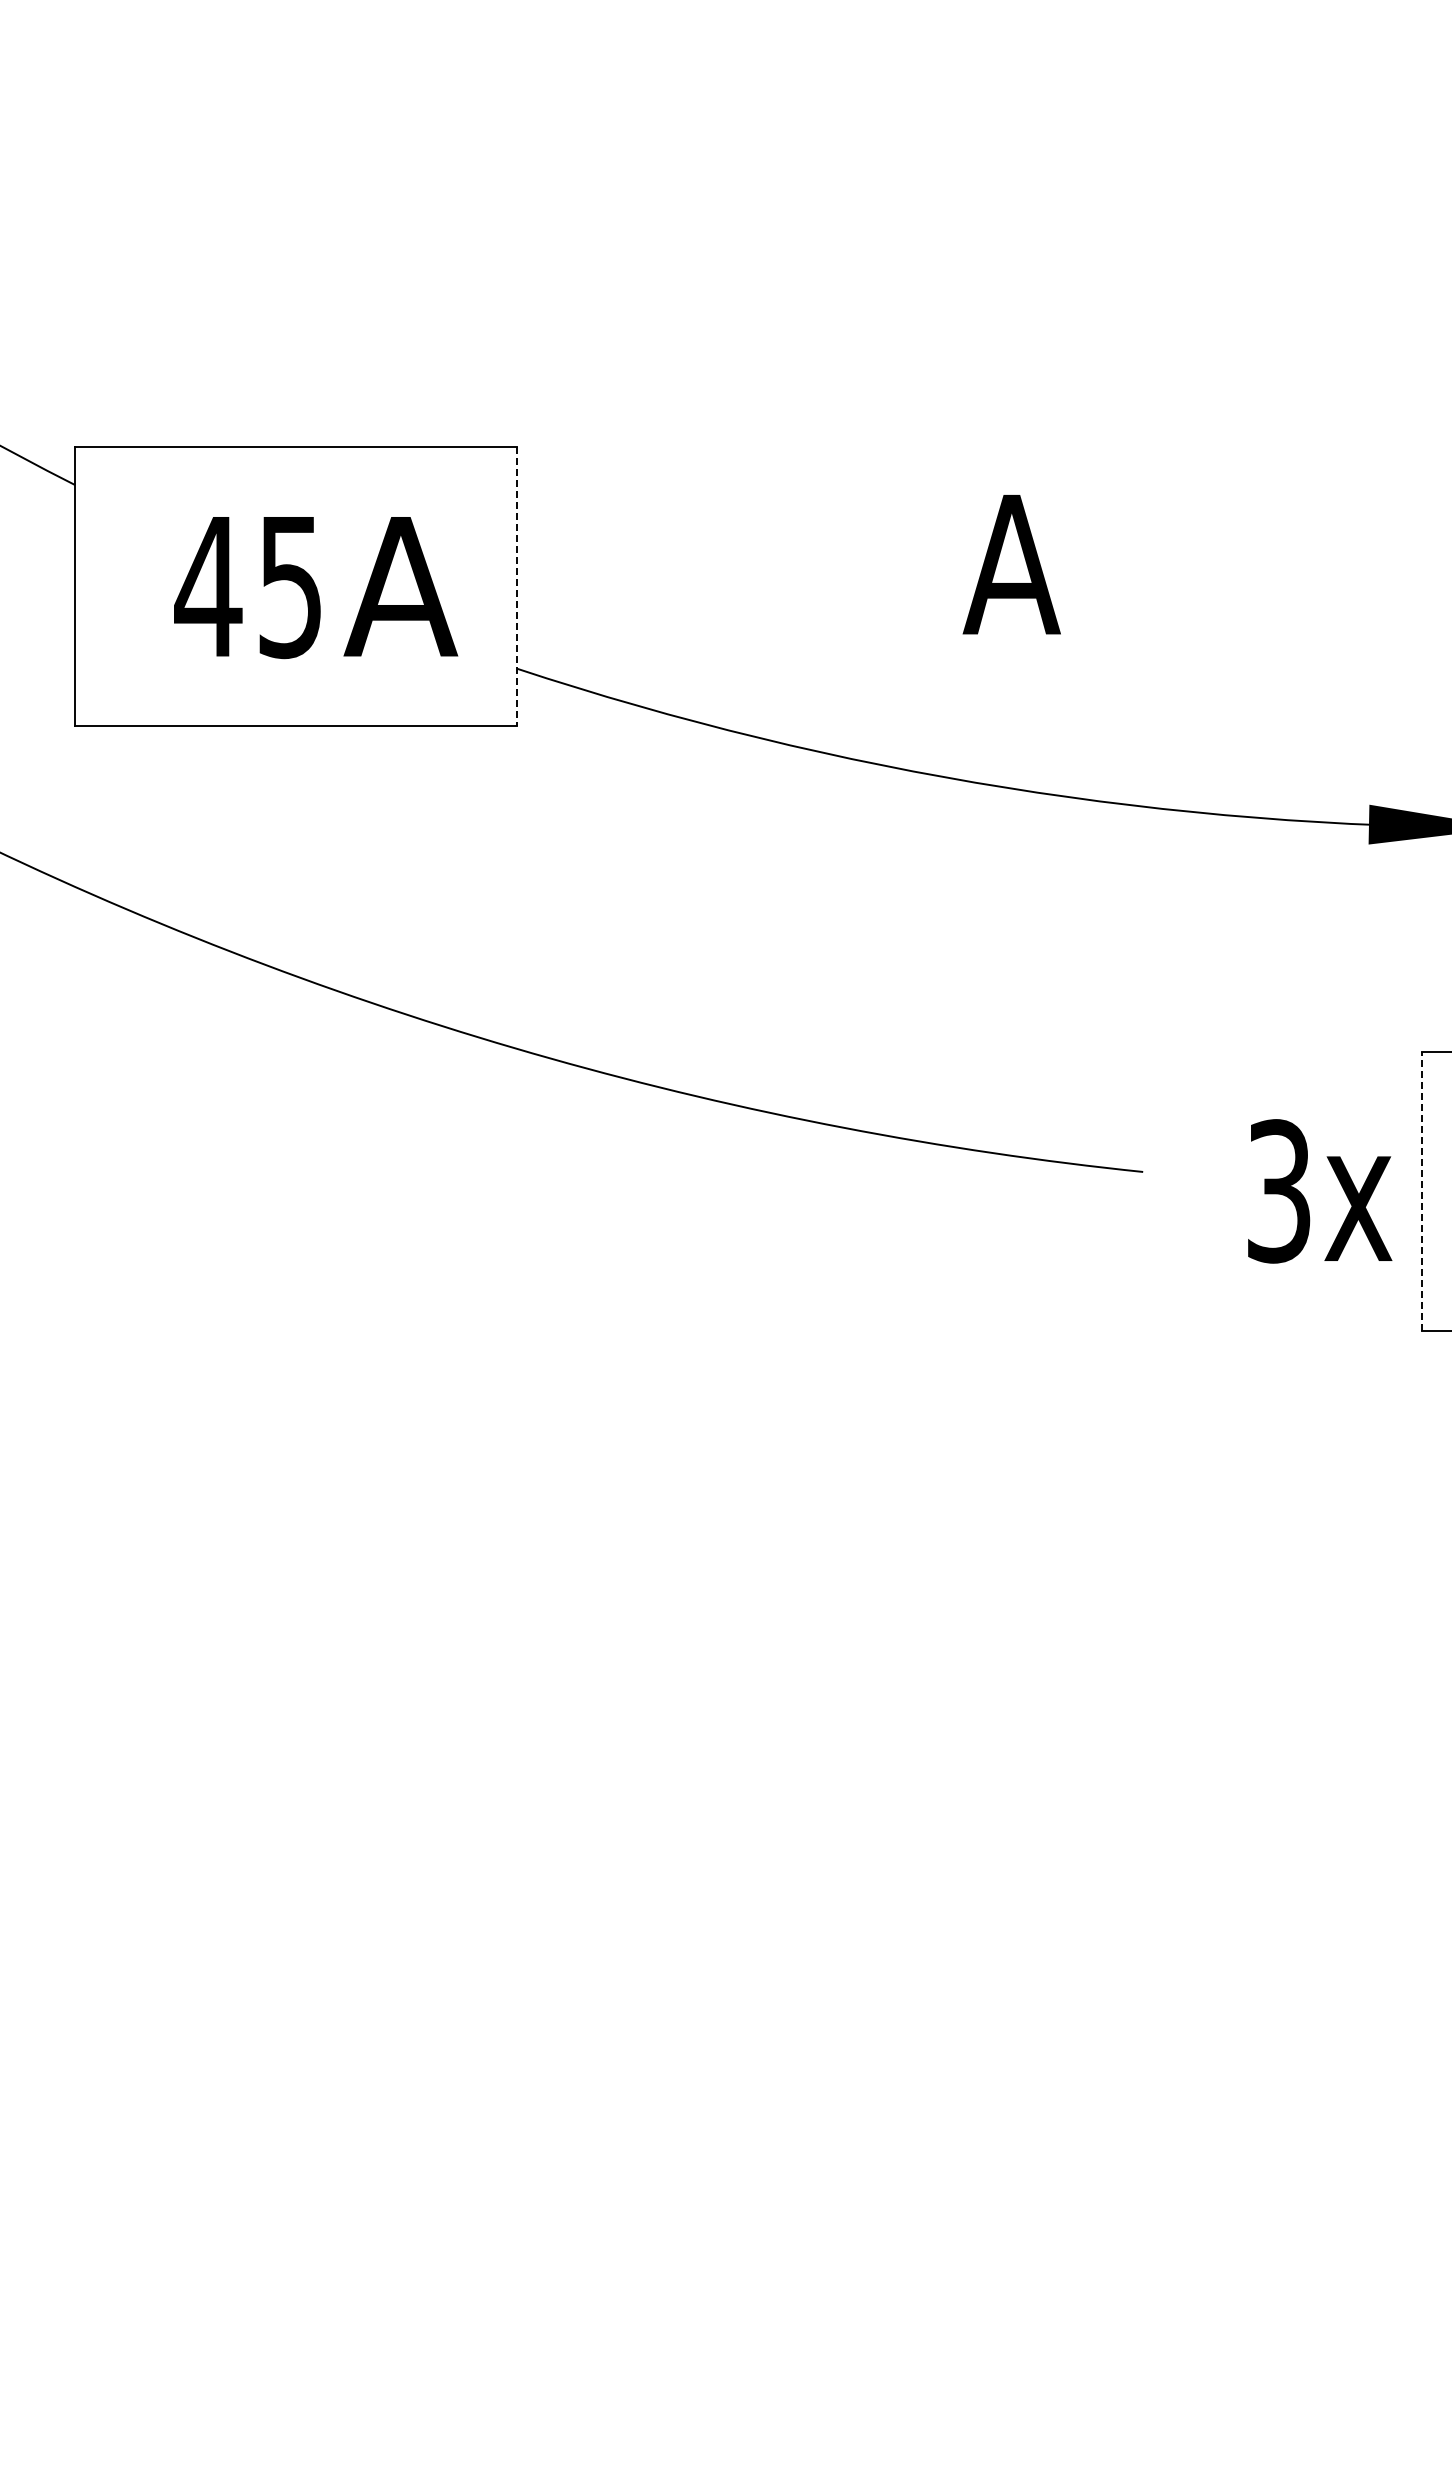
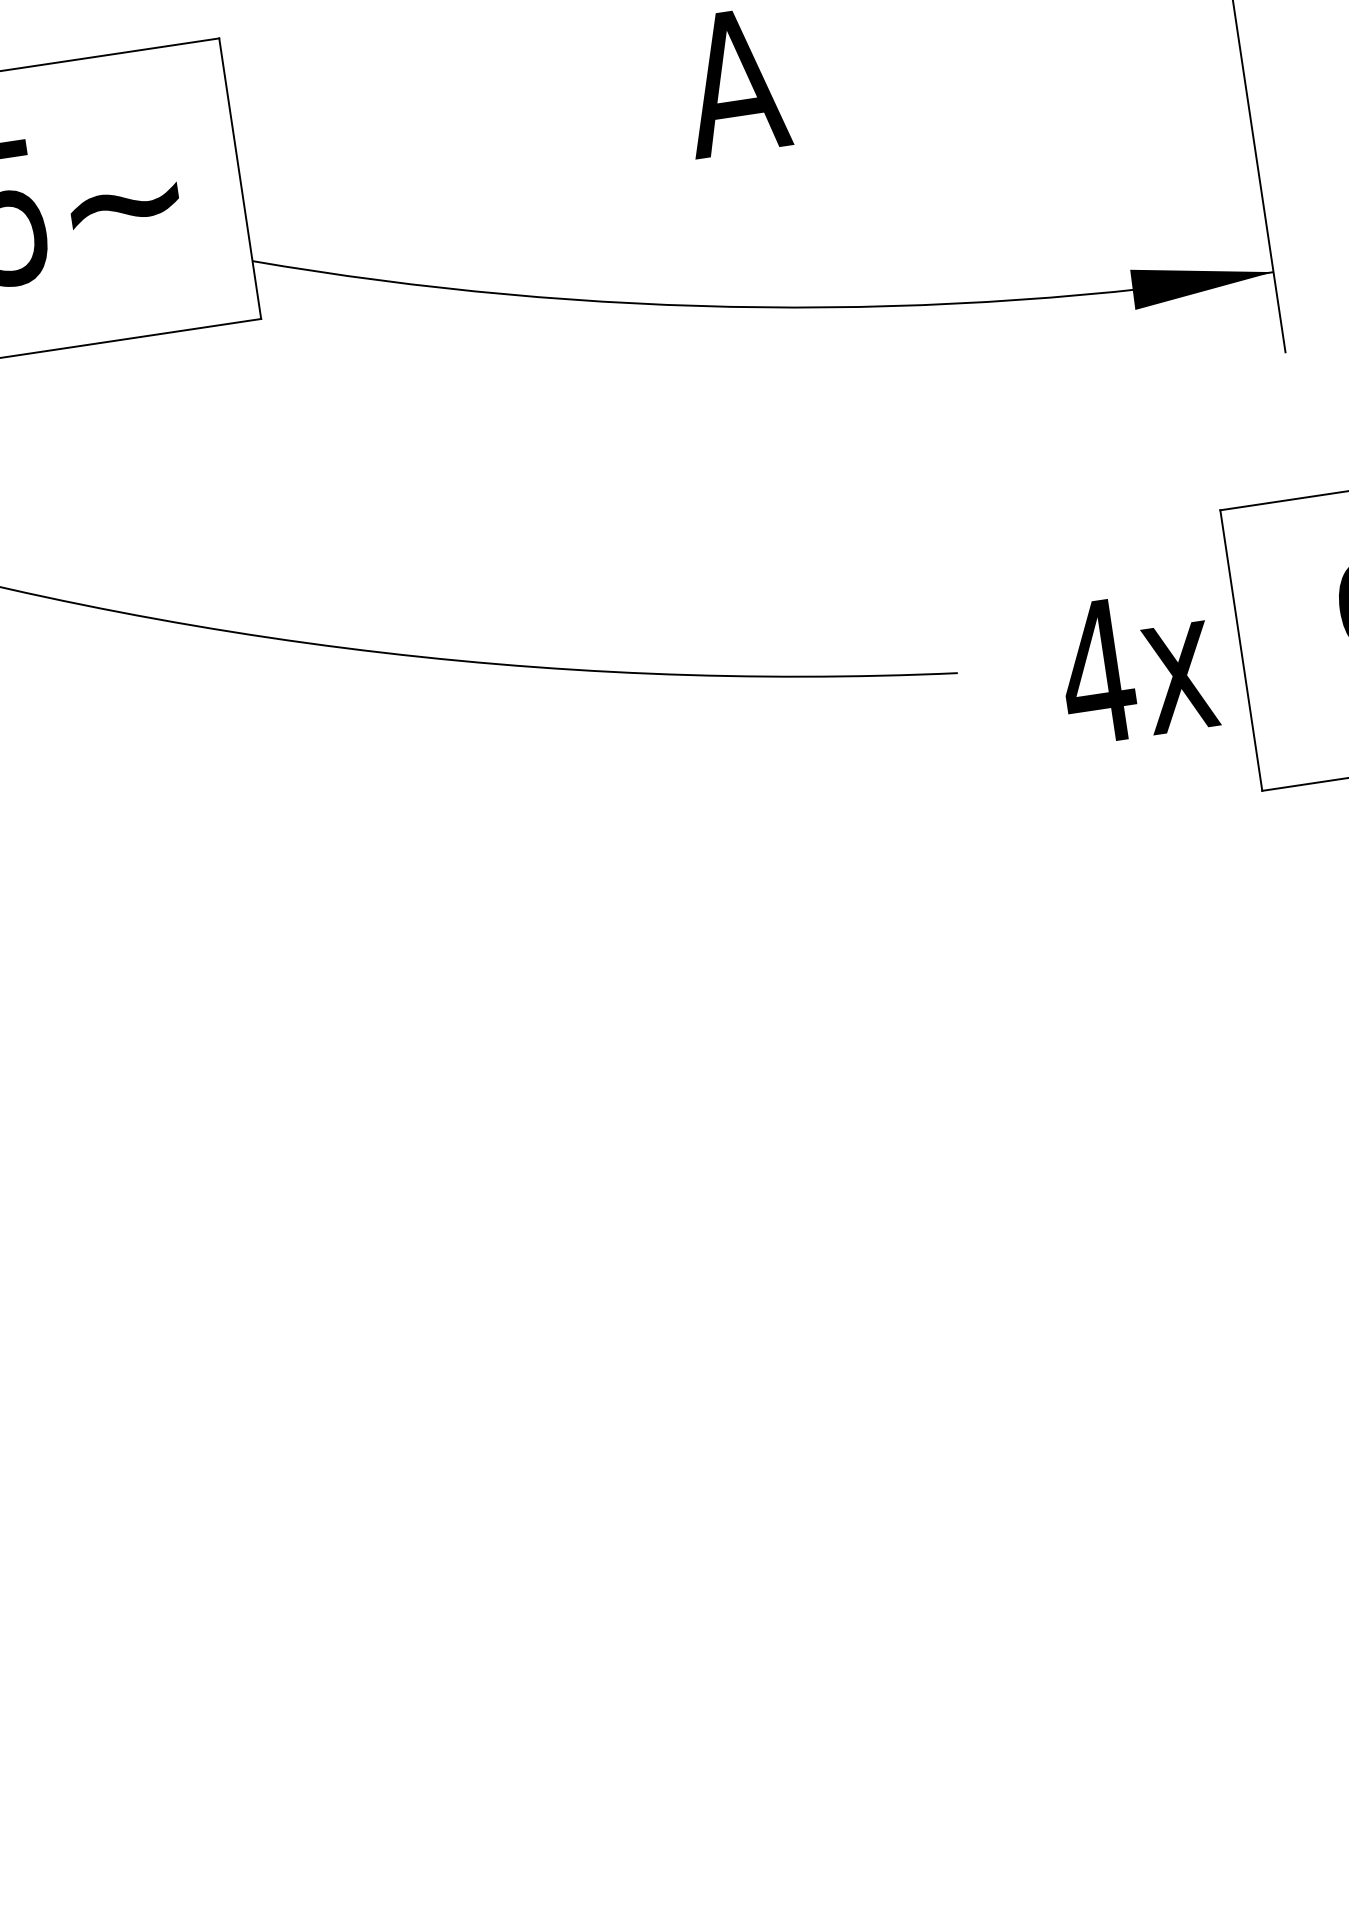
text: (400, 586) -> (123, 195), A -> ~
line: (517, 587) -> (240, 179), dashed -> solid
line: (1422, 1190) -> (1241, 649), dashed -> solid
text: (1278, 1191) -> (1096, 672), 3x -> 4x

